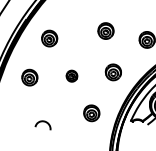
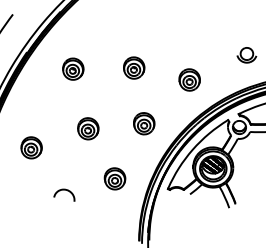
part: (49, 38) -> (73, 68), moved
part: (72, 75) -> (88, 128), size x1.43
part: (29, 77) -> (31, 147), moved
curve: (43, 121) -> (64, 190), moved

